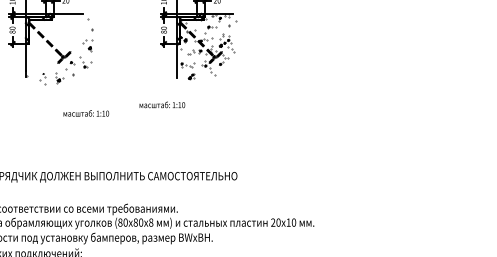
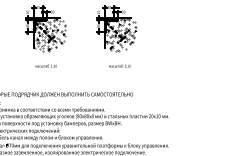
hatch: (54, 41) -> (47, 31), added
hatch: (216, 52) -> (123, 36), added
text: (161, 103) -> (119, 65), moved
text: (84, 112) -> (45, 65), moved

